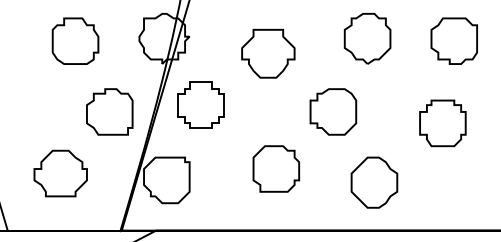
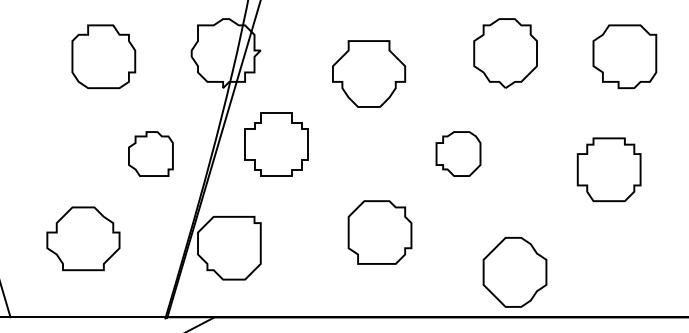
part: (109, 111) -> (150, 153), size x0.7
part: (333, 111) -> (458, 153), size x0.7
part: (374, 182) -> (514, 272), moved

